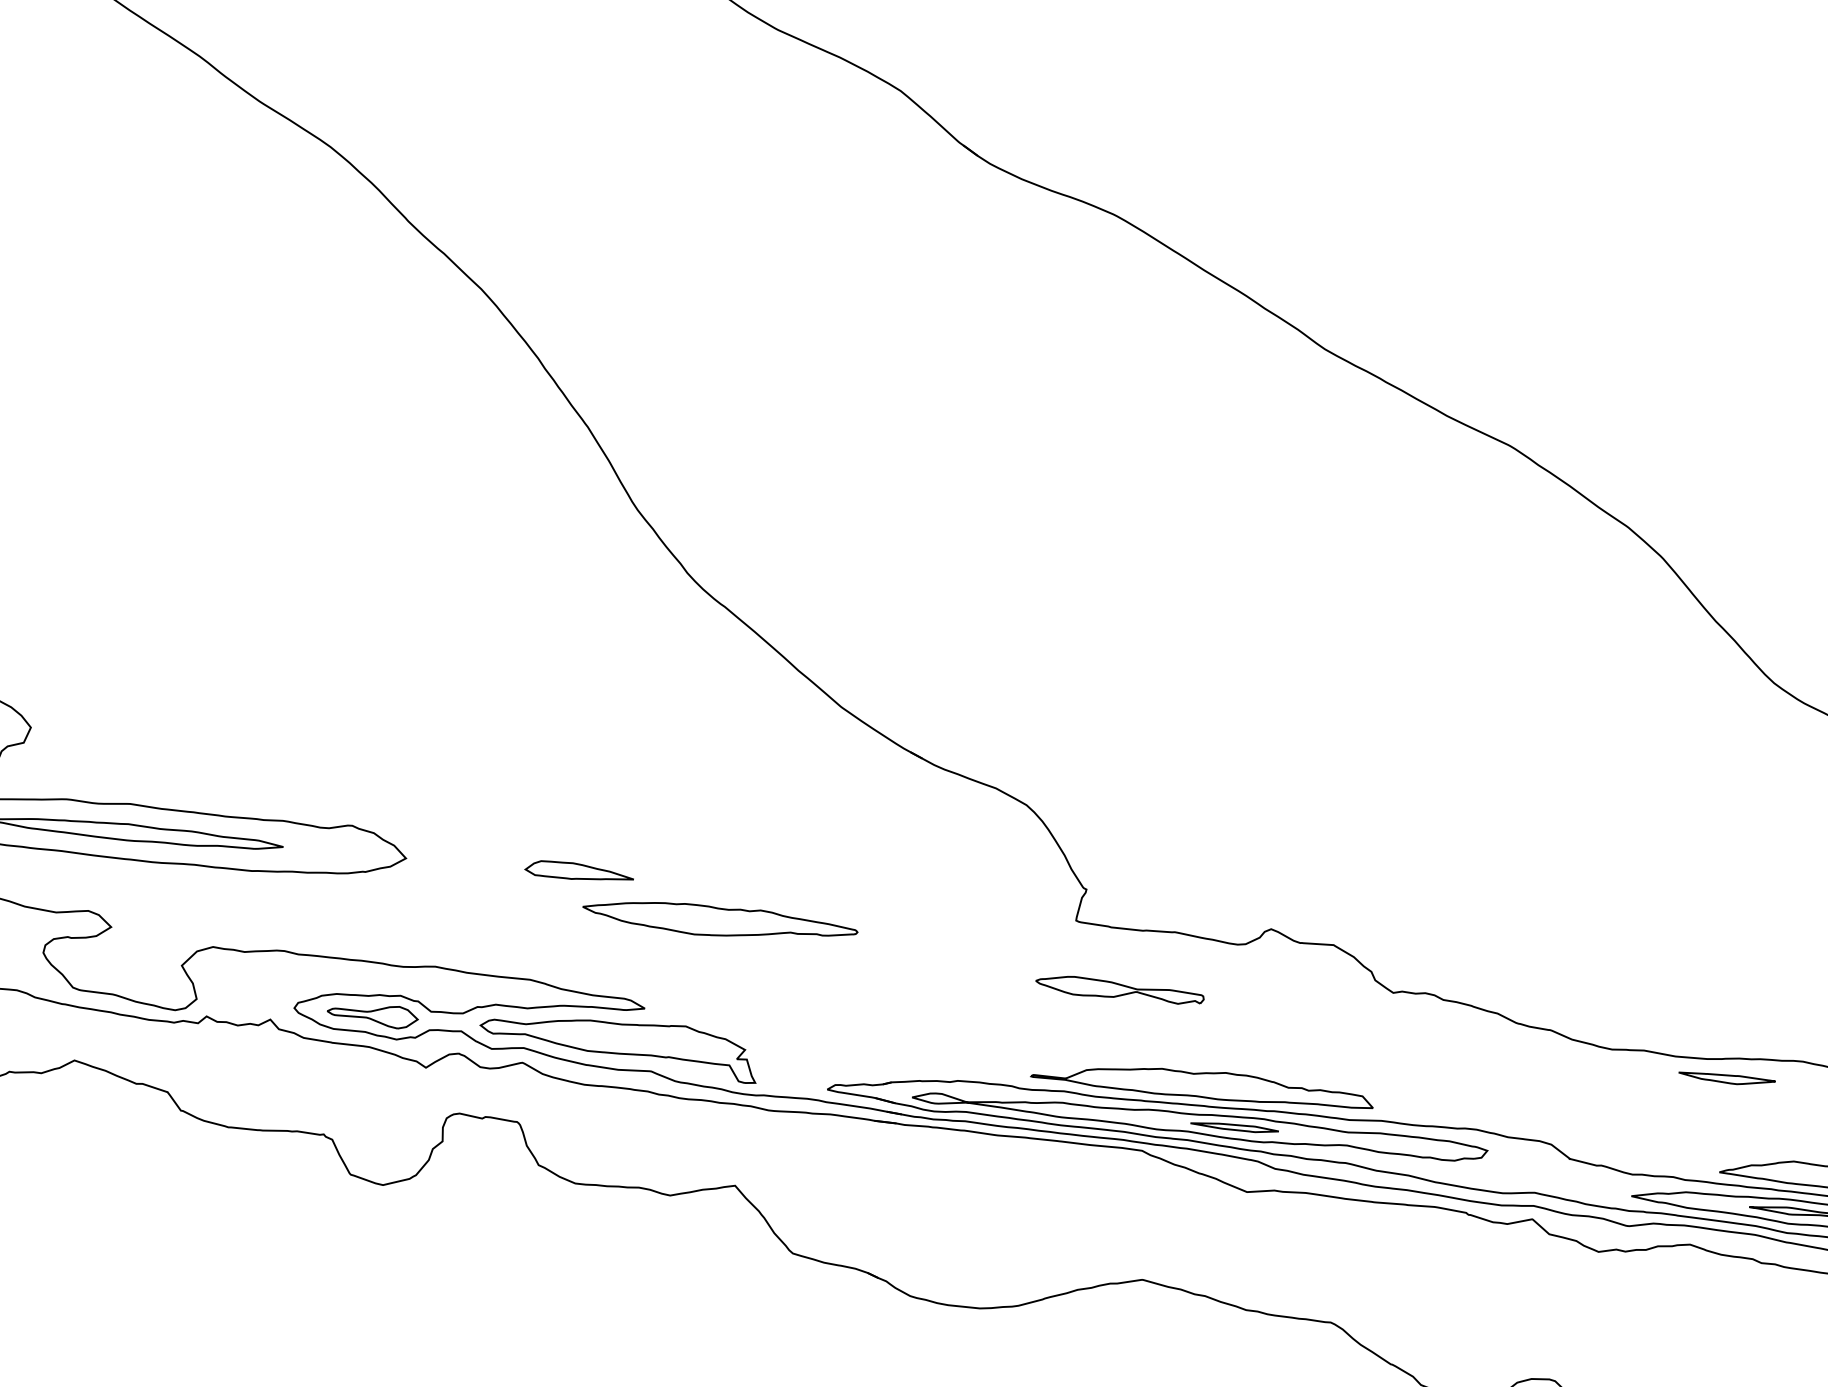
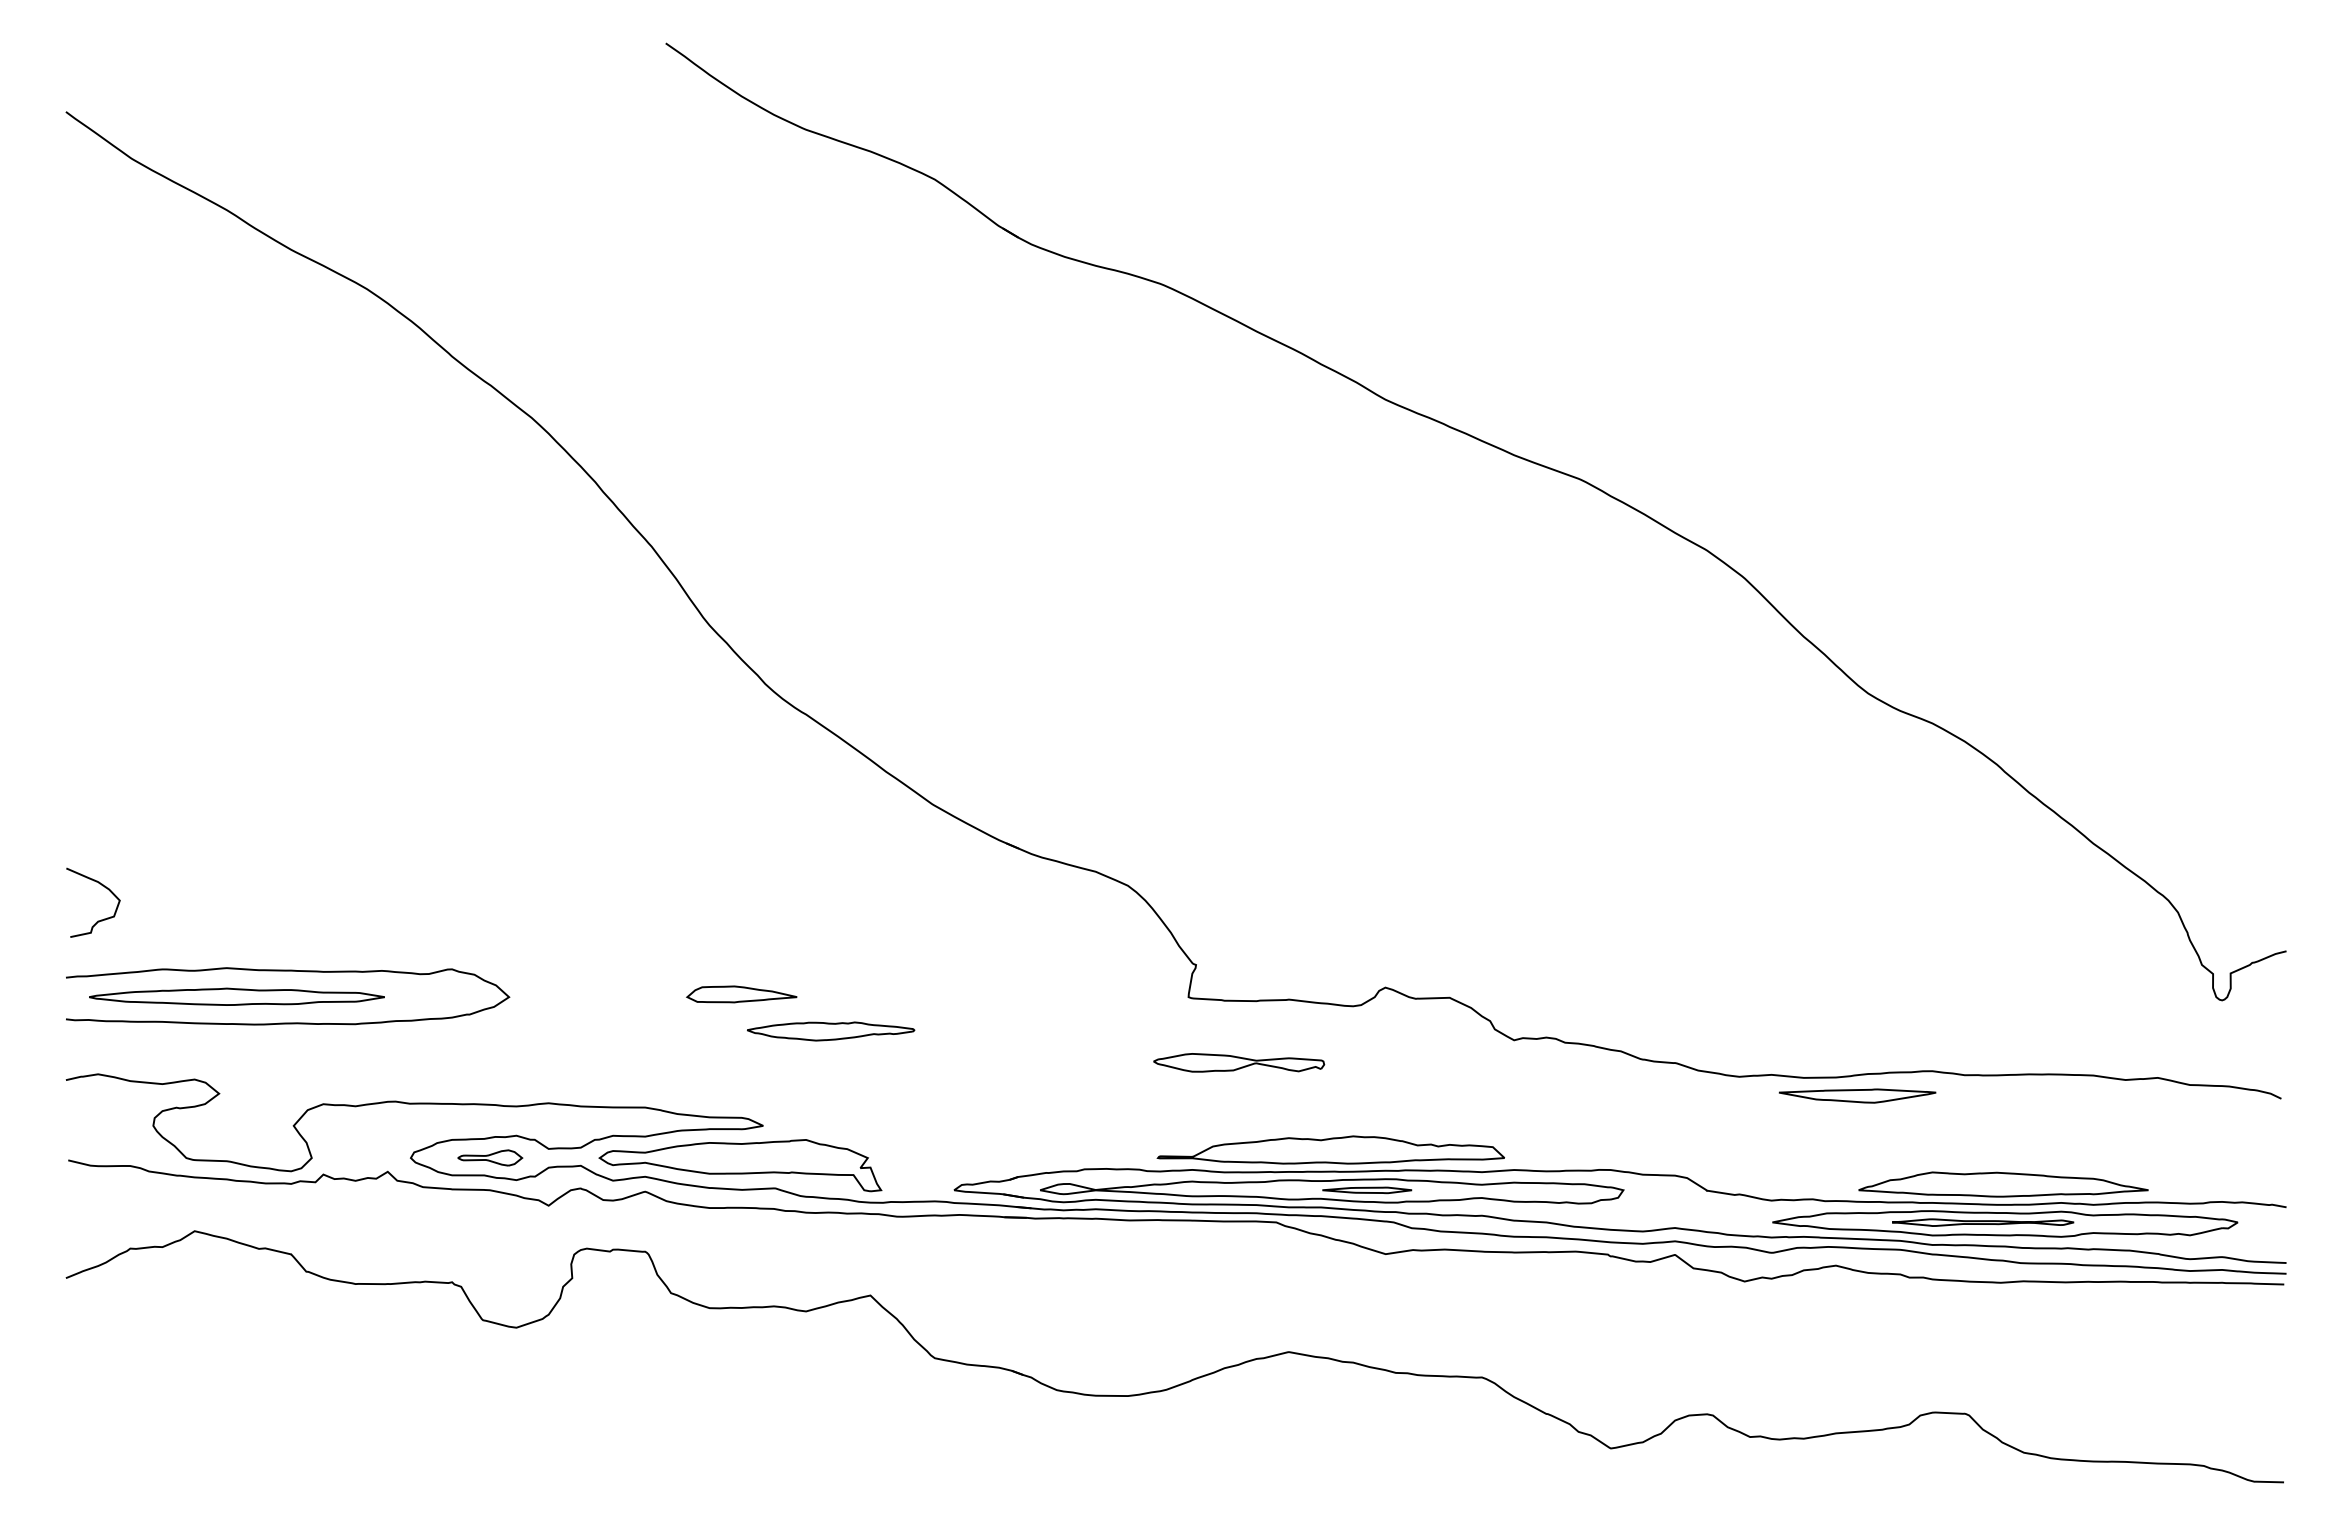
part: (579, 871) -> (741, 994), moved
part: (719, 921) -> (830, 1031), size x0.6
part: (372, 1014) -> (489, 1157), size x0.7
part: (1726, 1078) -> (1857, 1095), size x1.6

